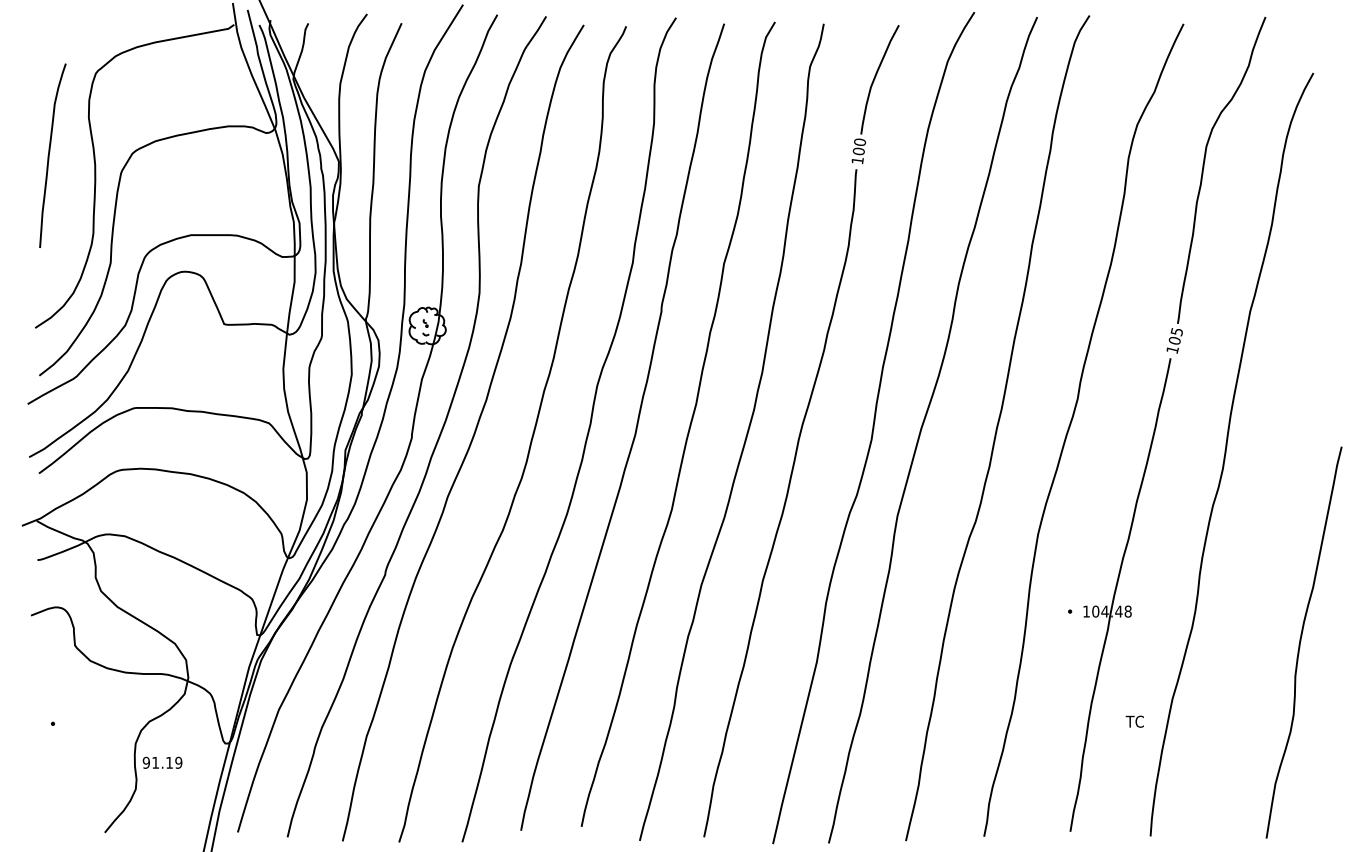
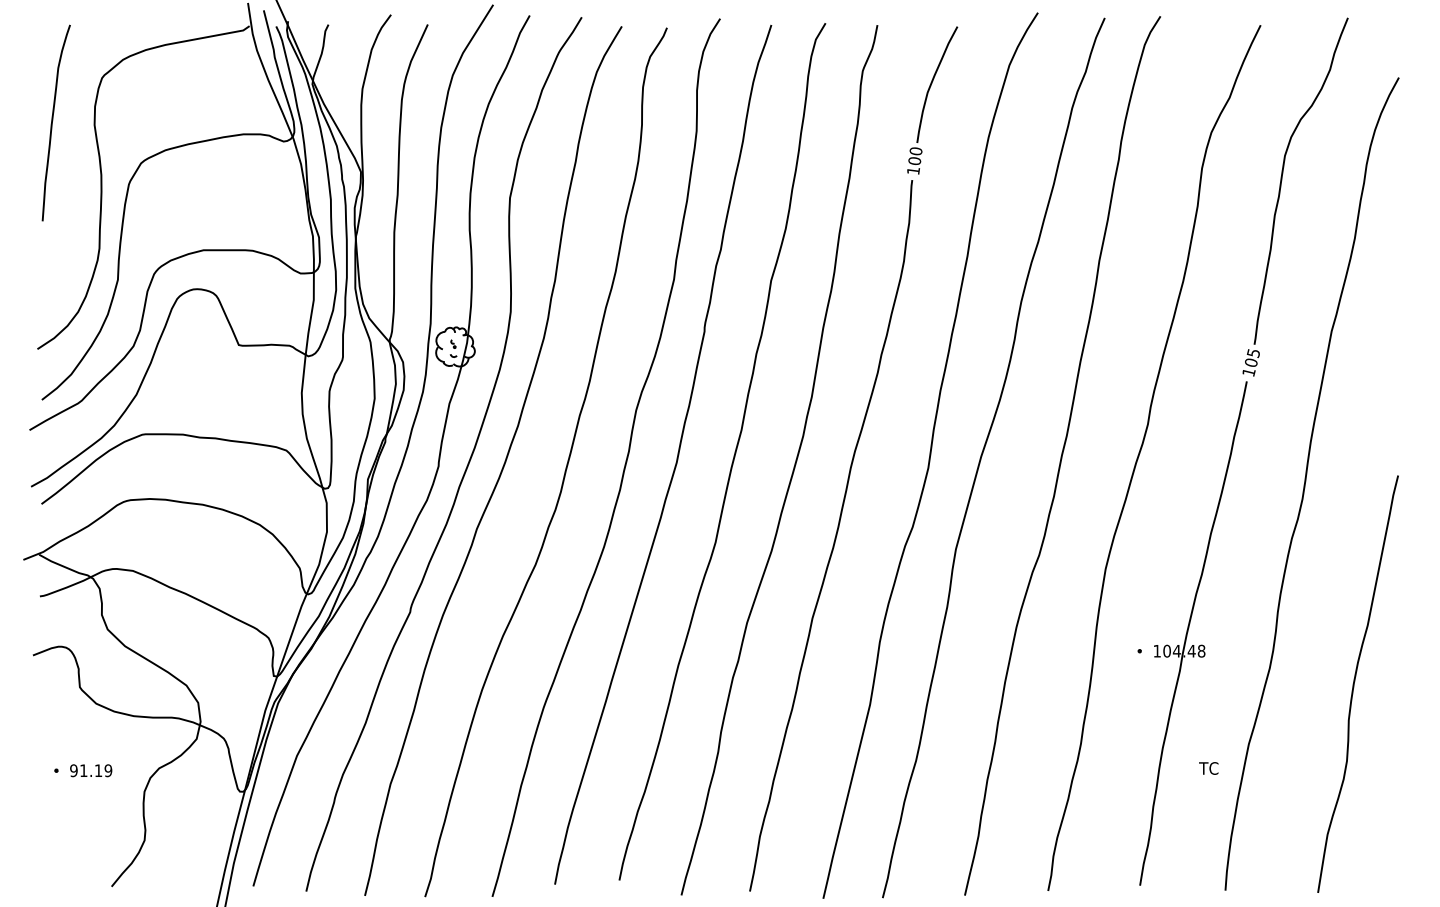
curve: (49, 155) -> (52, 122), moved
curve: (1301, 641) -> (1355, 683), moved
text: (162, 762) -> (91, 770), moved

